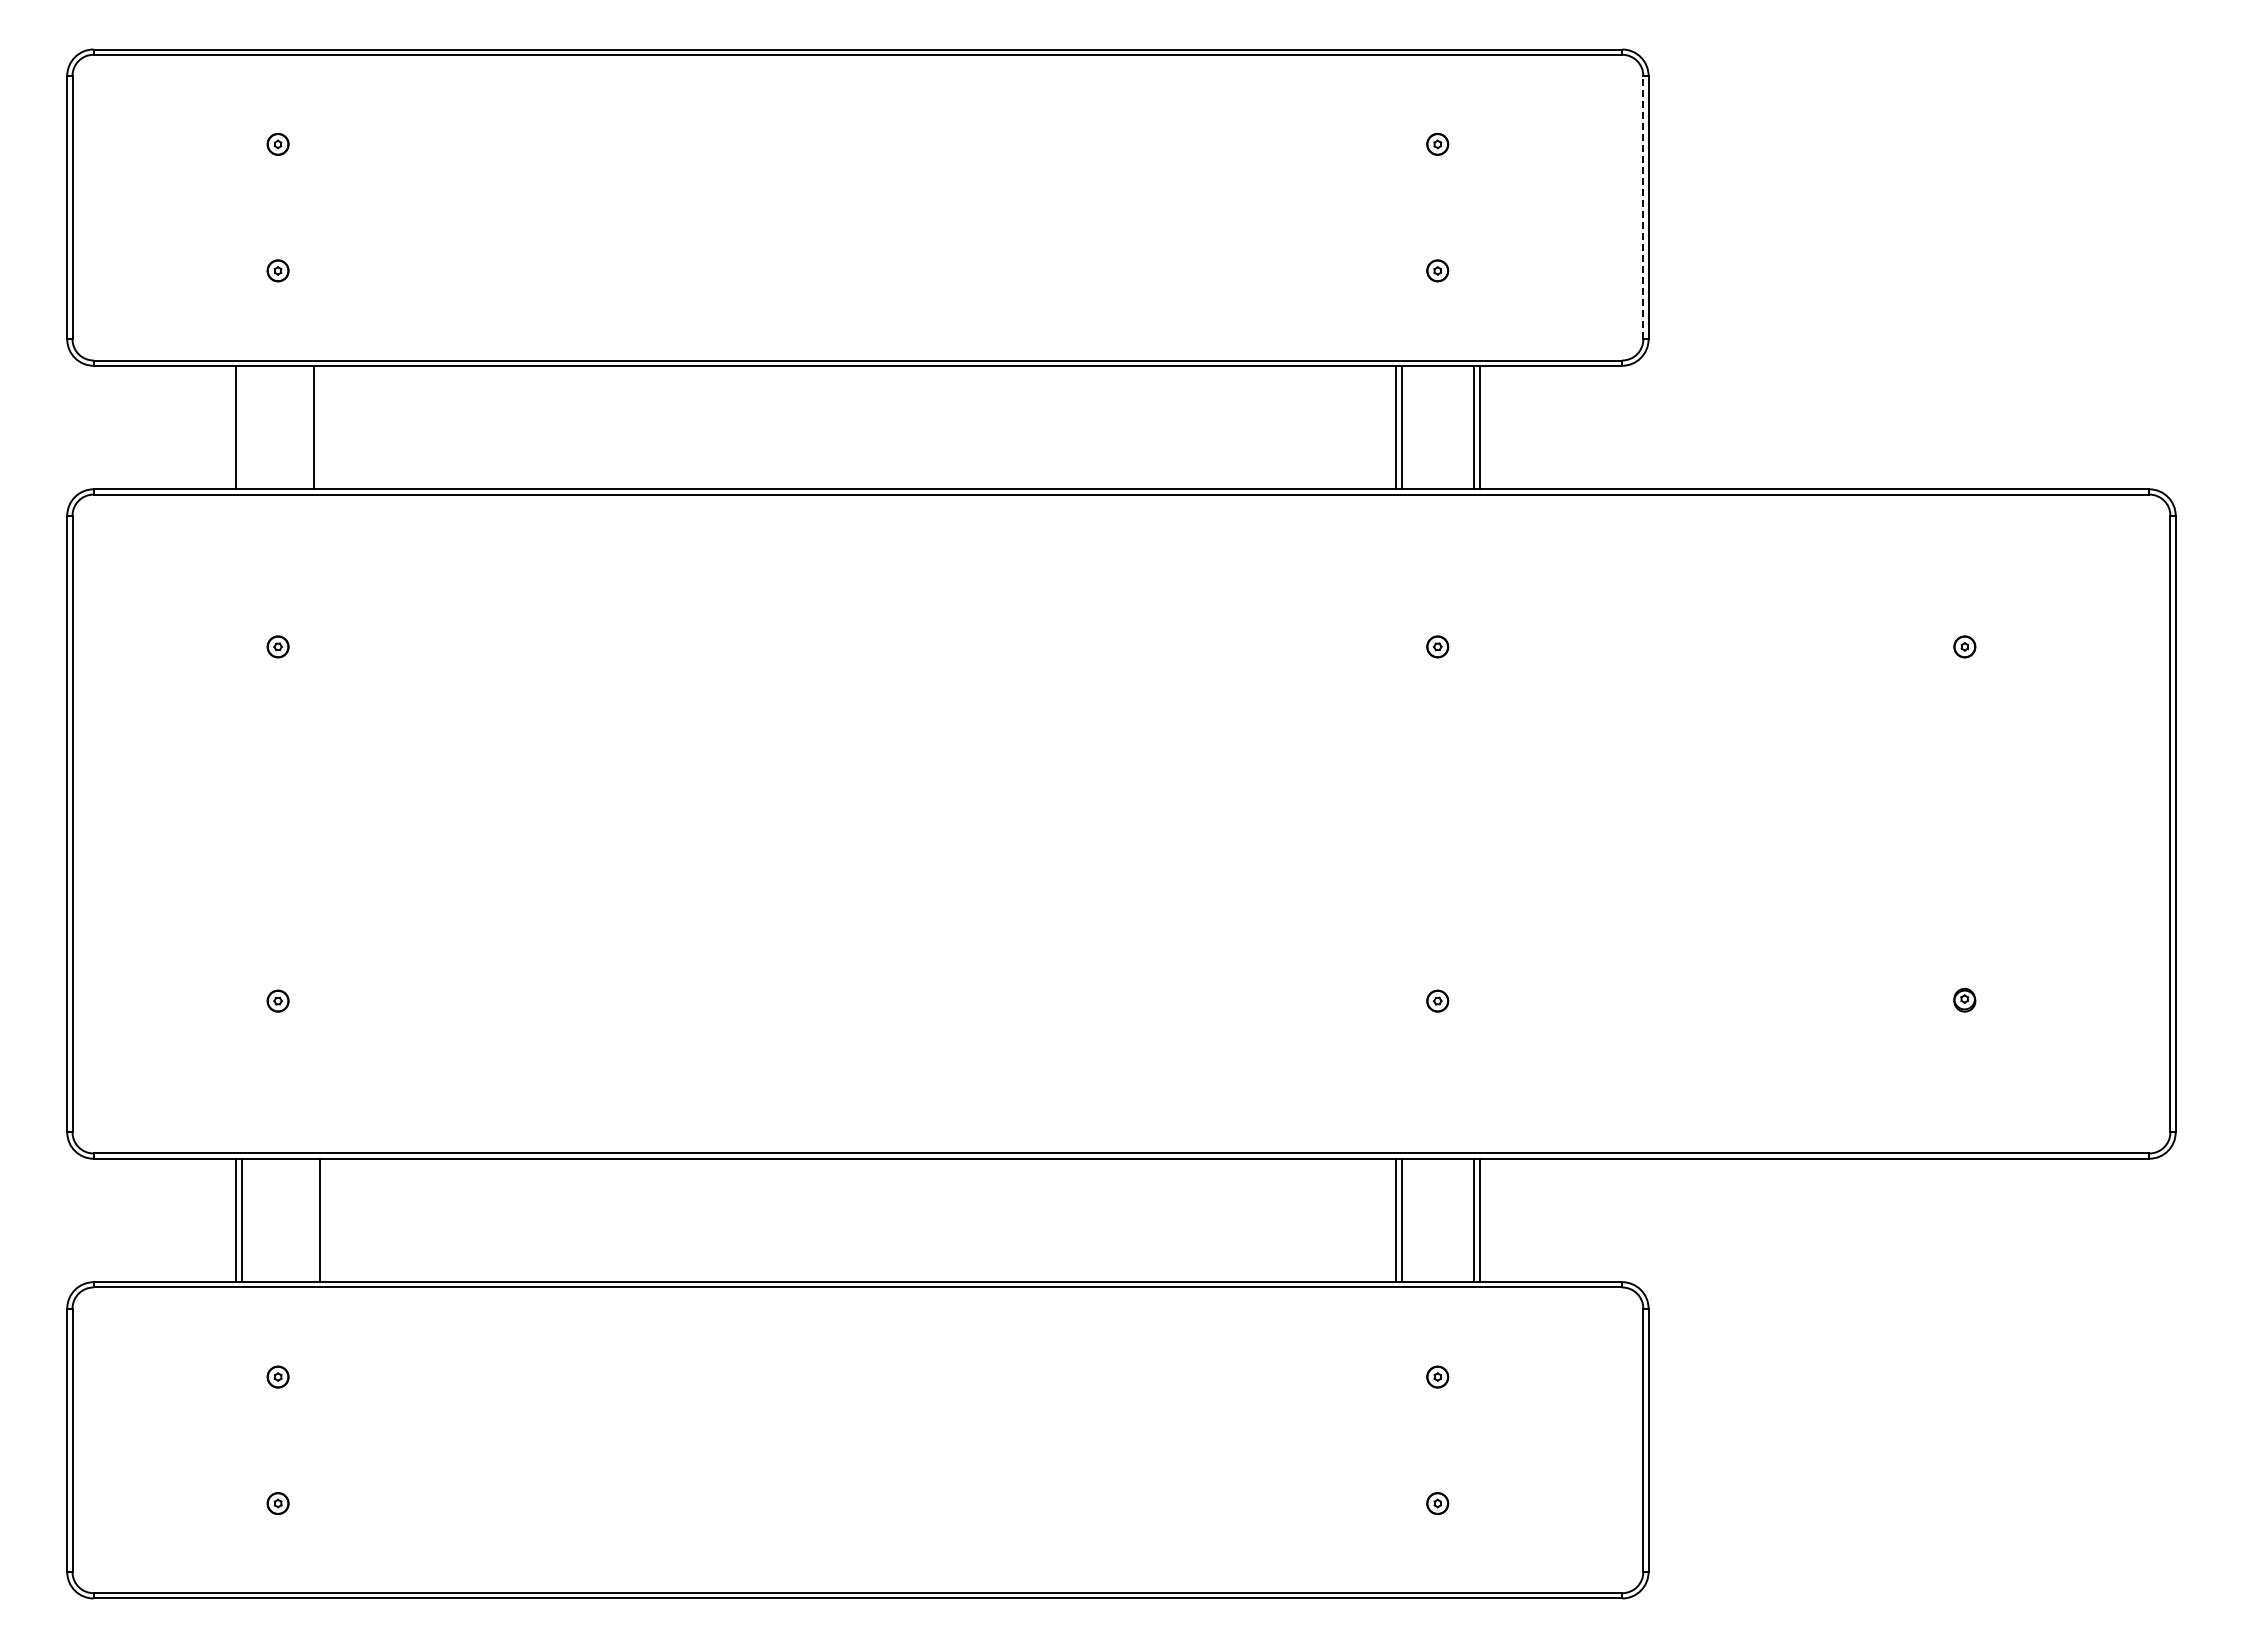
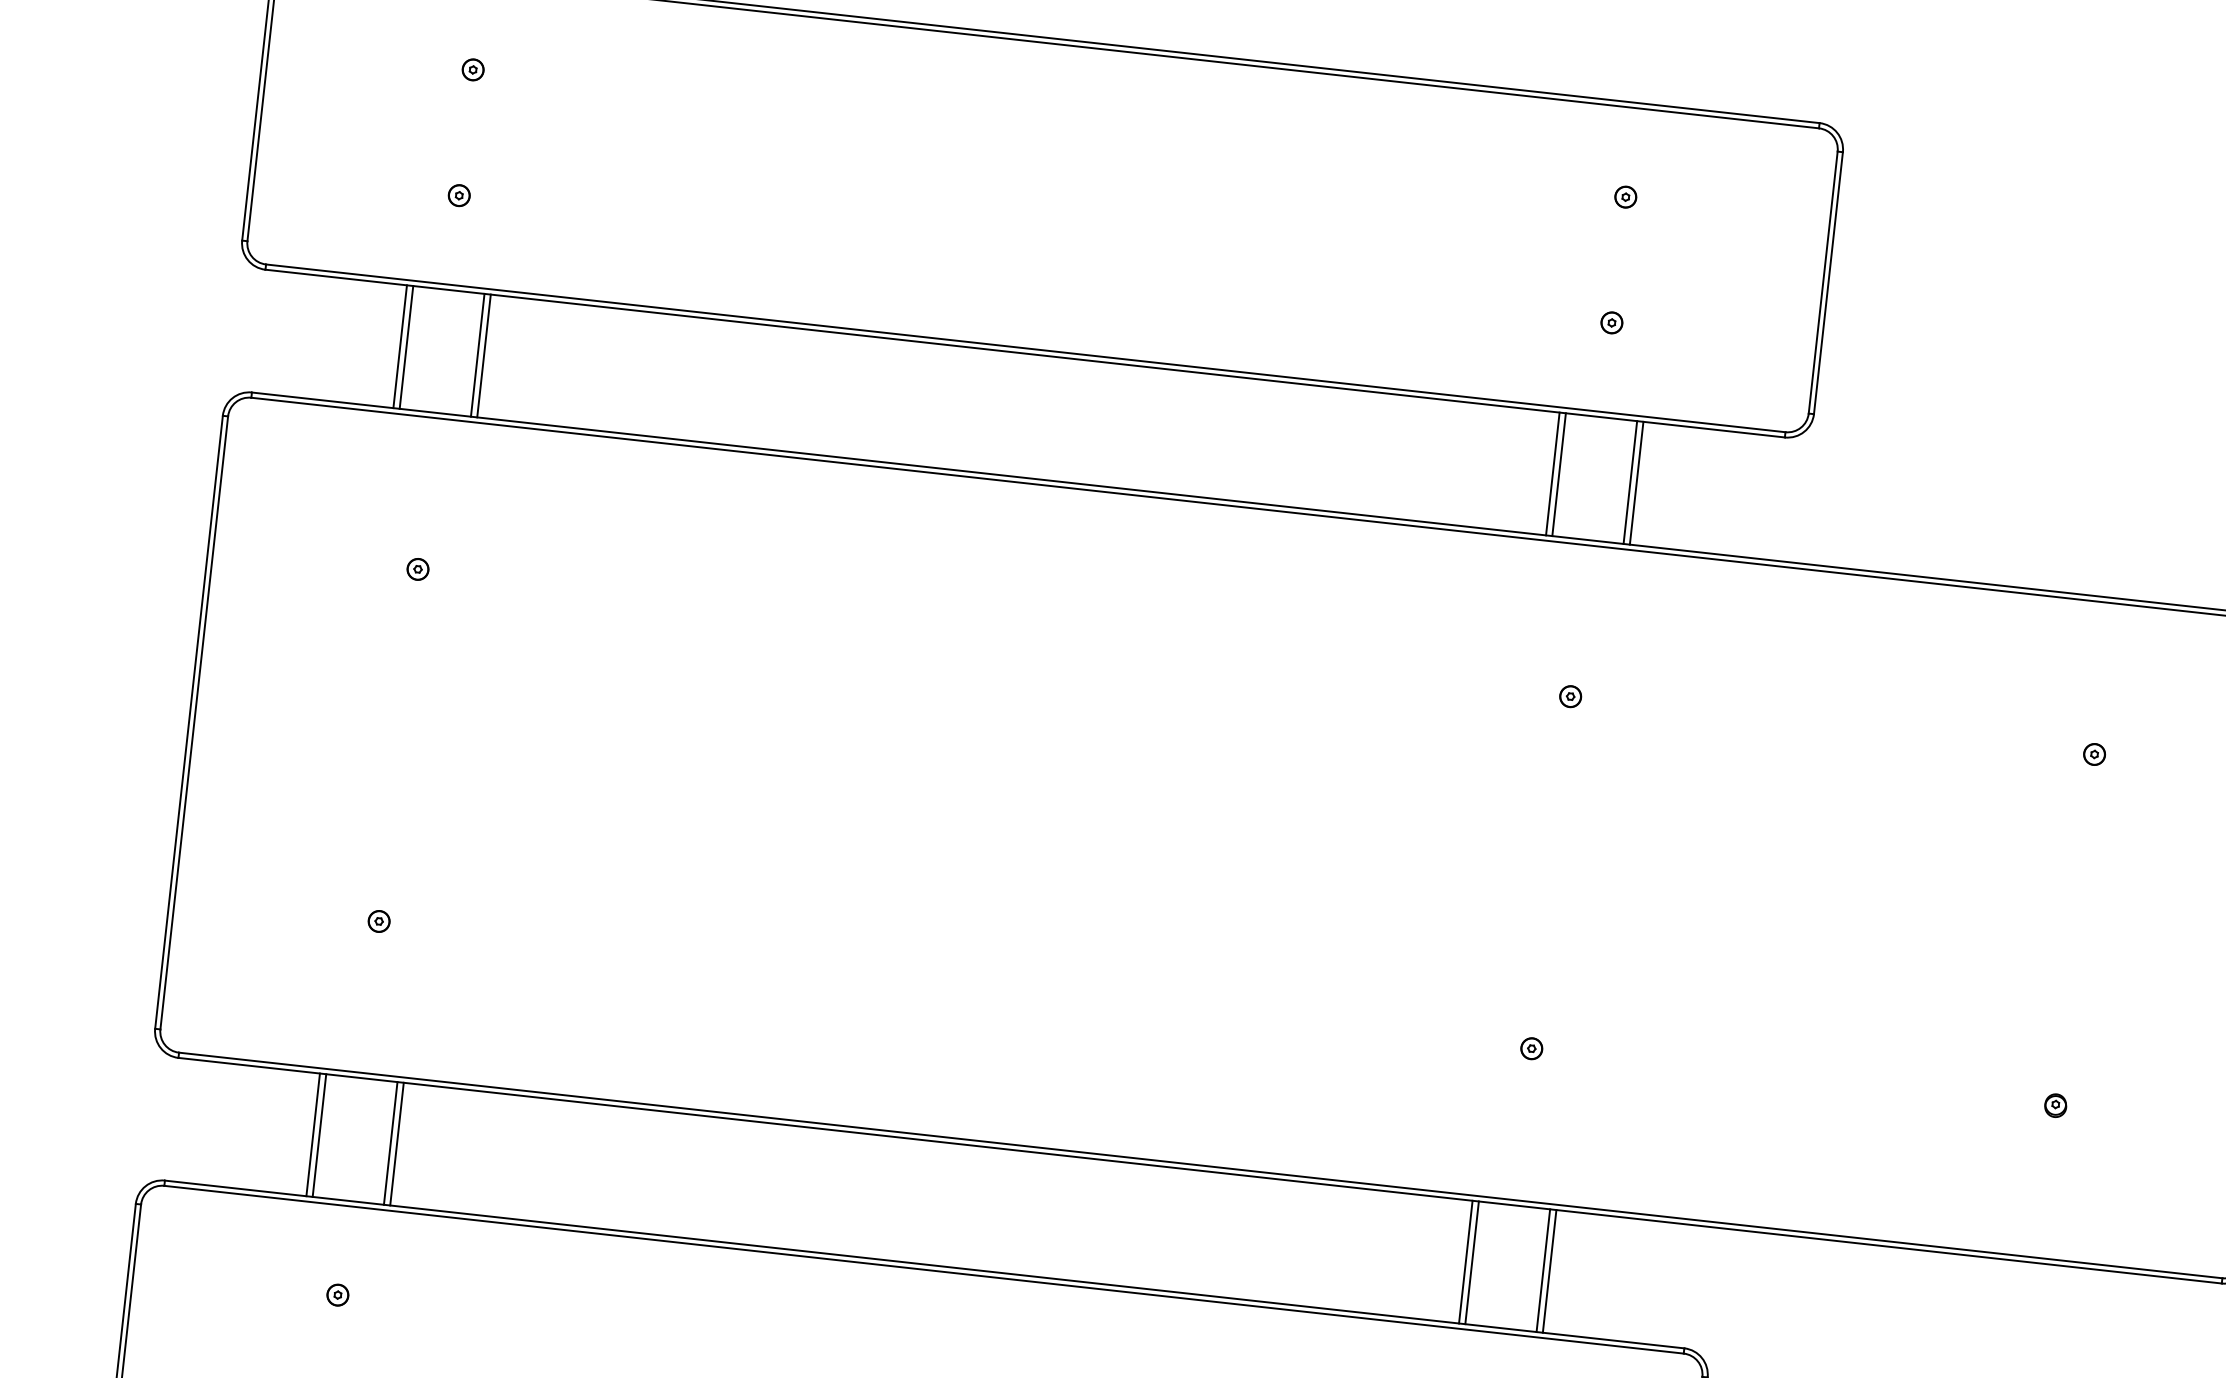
line: (1643, 207) -> (1823, 282), dashed -> solid
line: (242, 427) -> (406, 347), added
line: (320, 427) -> (484, 355), added
line: (313, 1220) -> (390, 1143), added

